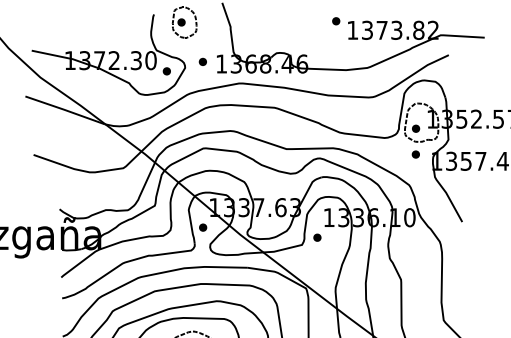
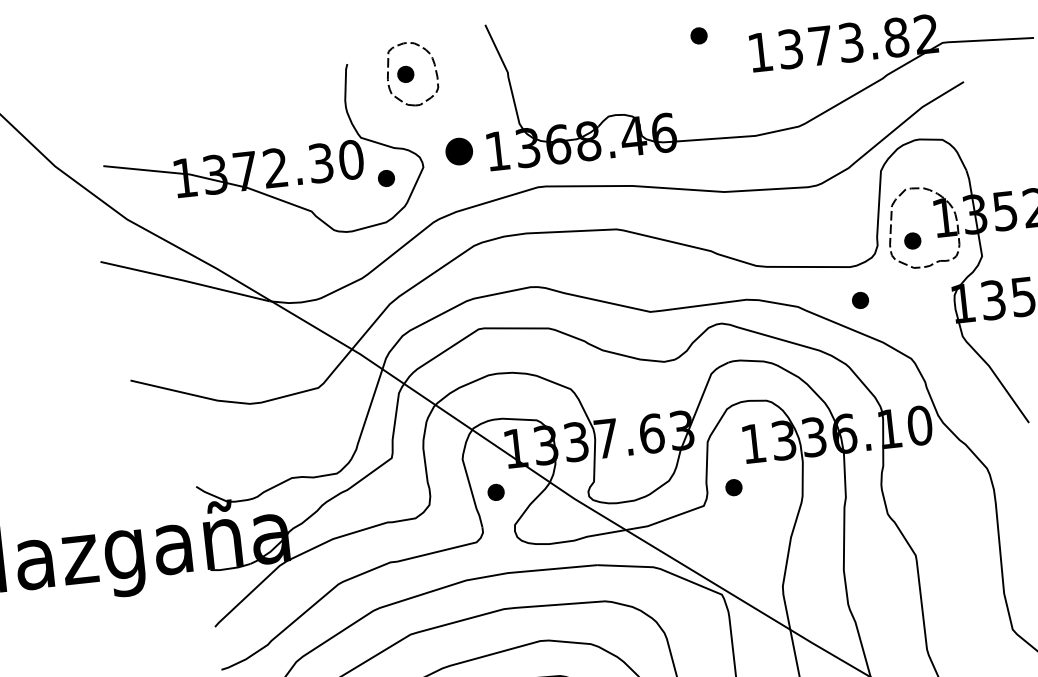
part: (336, 21) -> (699, 36), moved
part: (202, 61) -> (457, 150), size x1.6
part: (415, 154) -> (859, 300), moved

